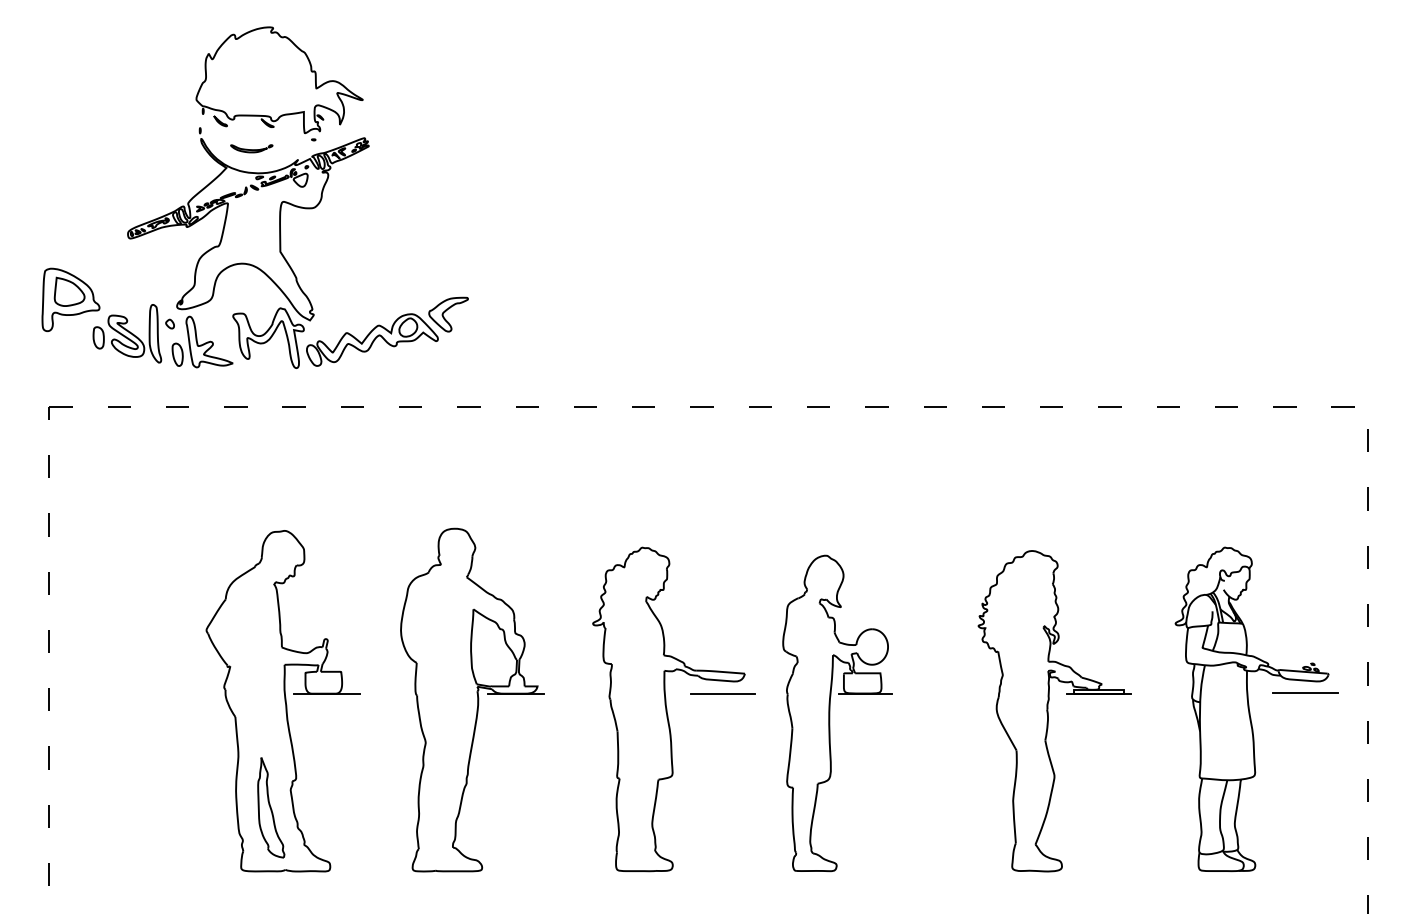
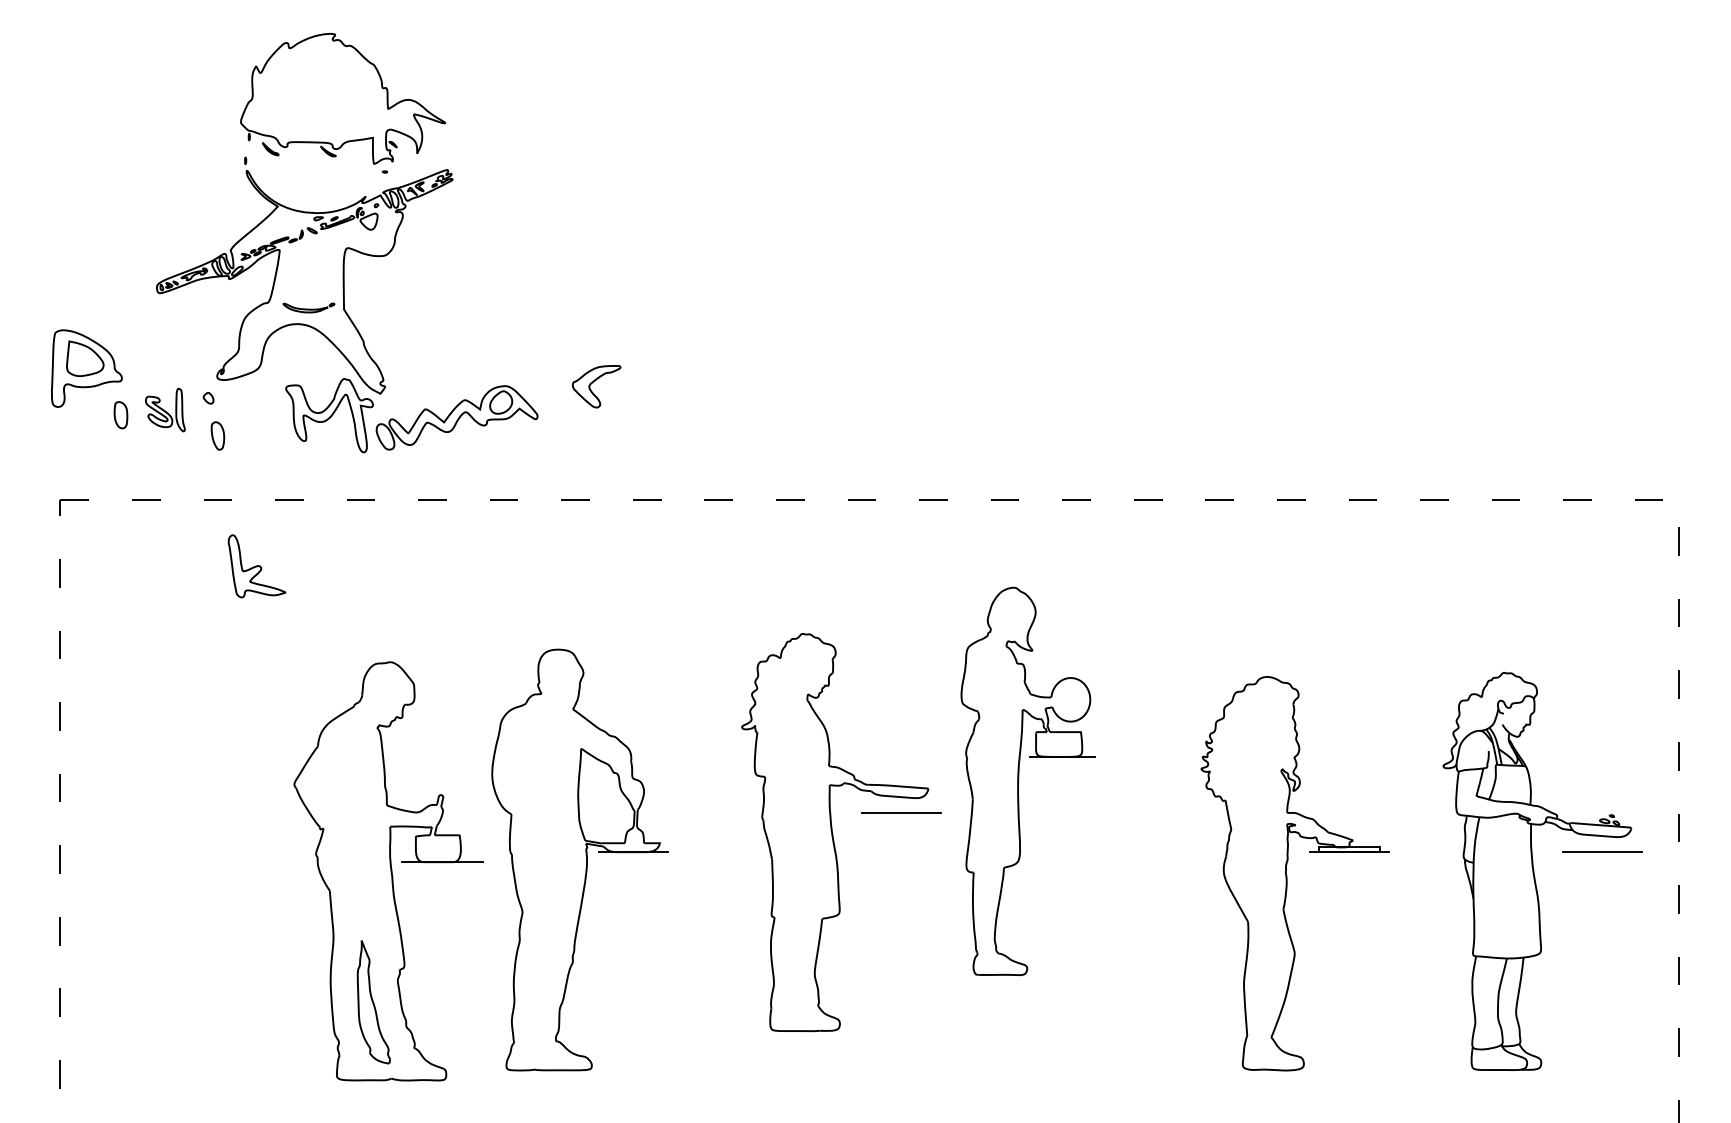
part: (251, 148) -> (308, 307), moved
part: (448, 314) -> (596, 386), moved
part: (134, 333) -> (165, 409), size x0.6
part: (209, 342) -> (256, 566), moved
part: (283, 701) -> (388, 871), moved
part: (667, 710) -> (833, 833), moved
part: (830, 711) -> (1019, 779), moved

